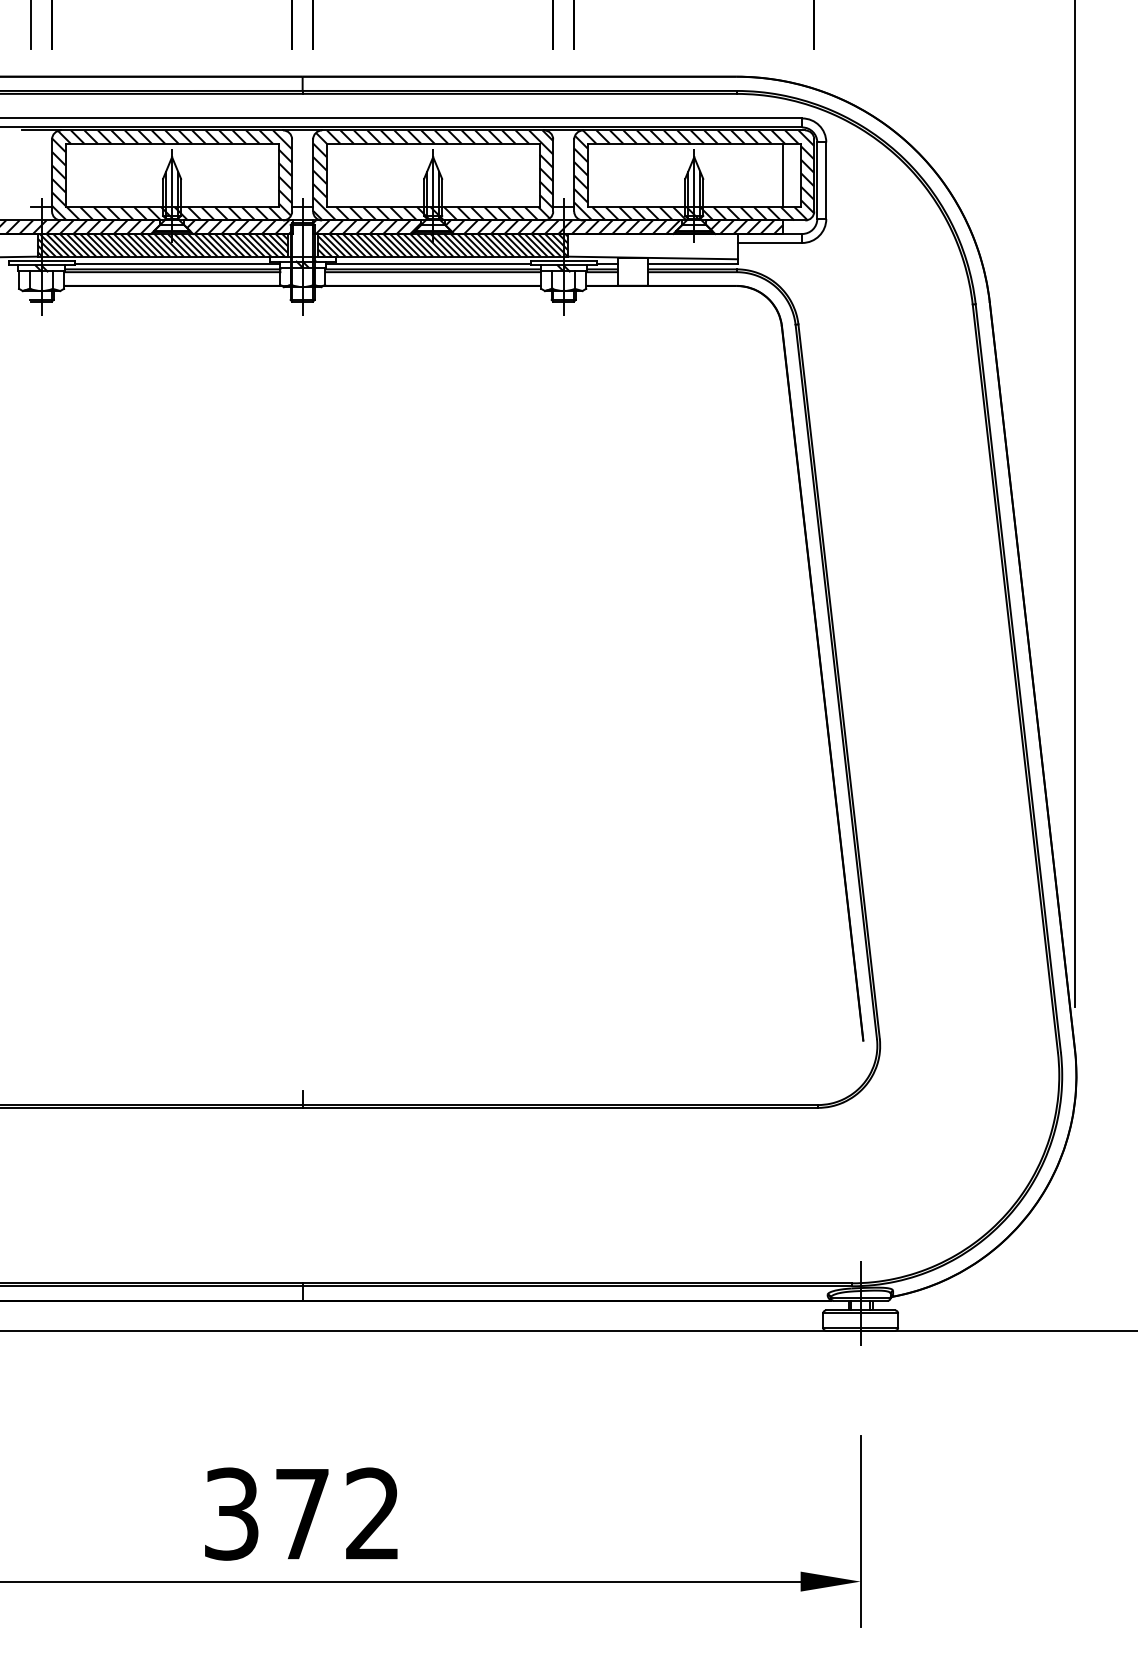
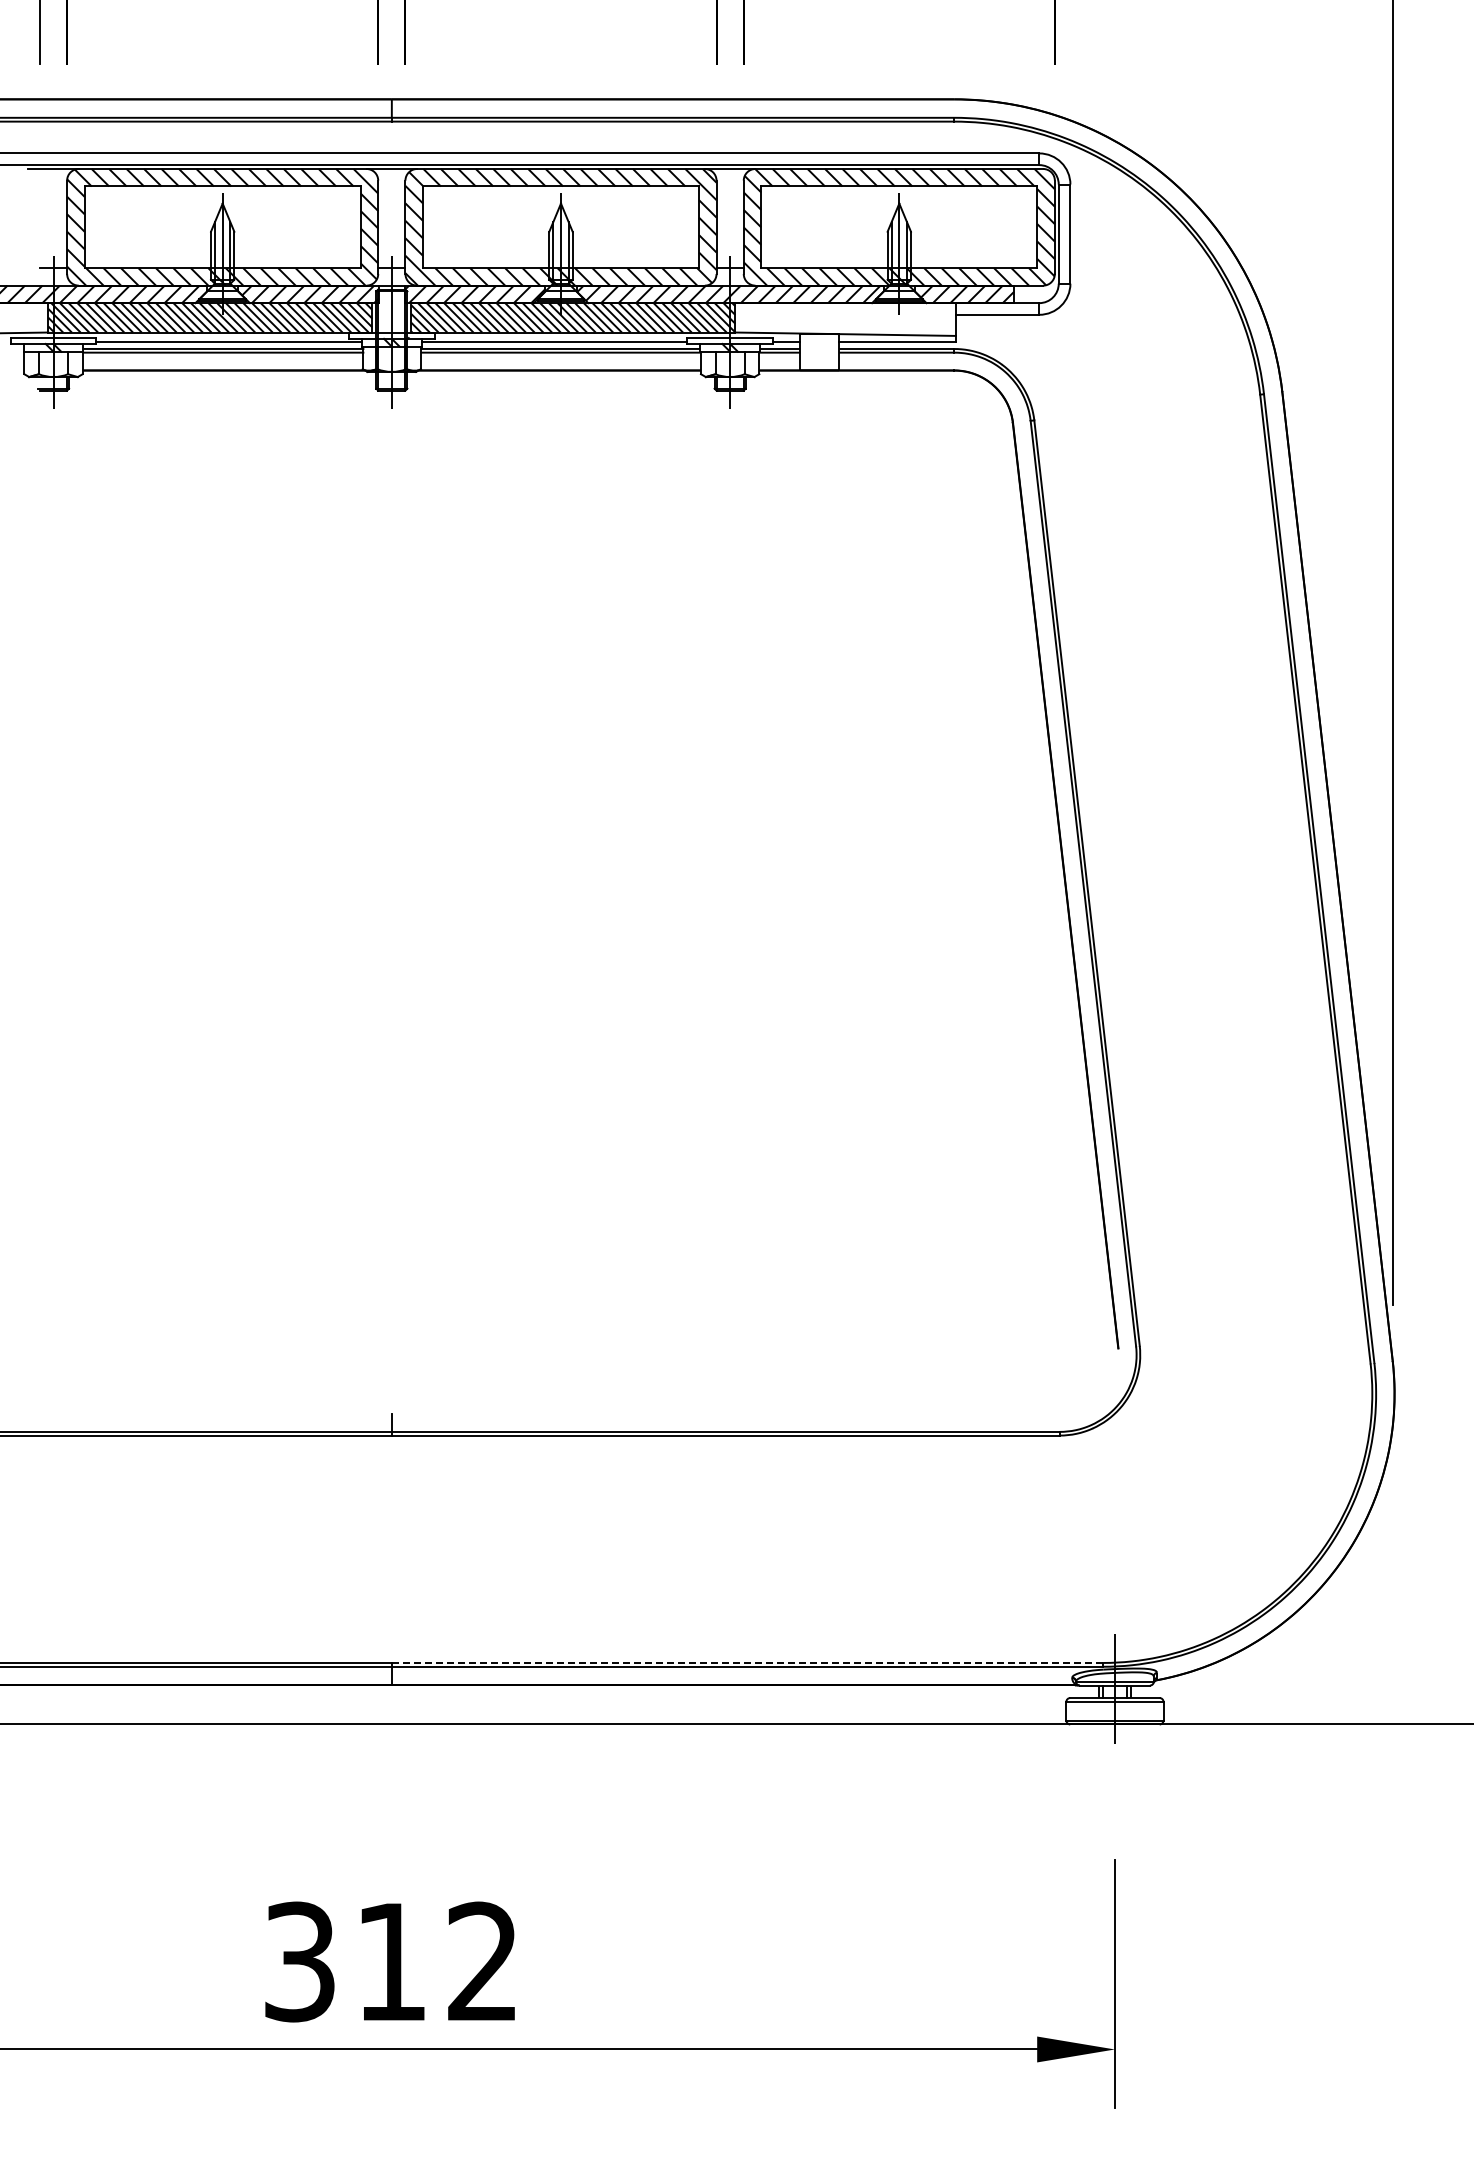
line: (783, 175) -> (1014, 227), removed
line: (577, 1282) -> (747, 1662), solid -> dashed
text: (302, 1513) -> (391, 1961), 372 -> 312

